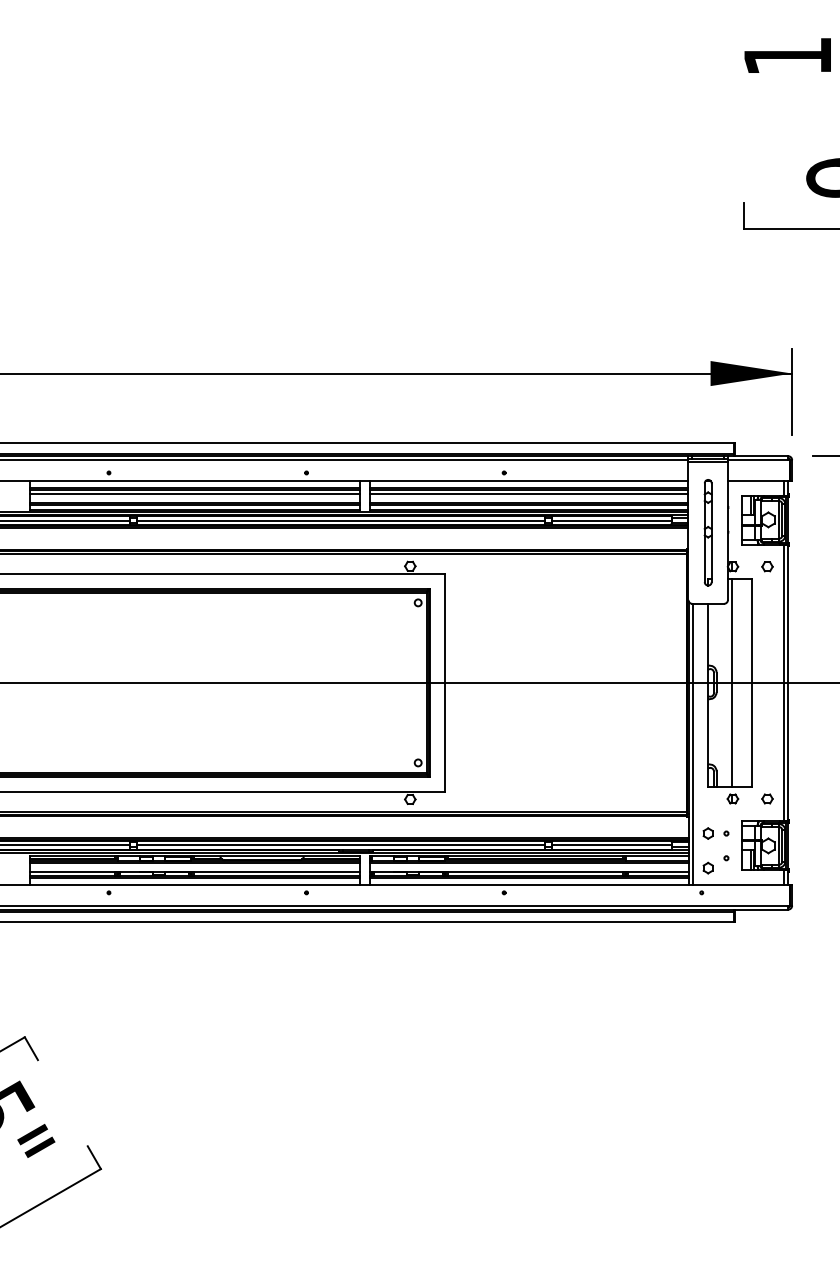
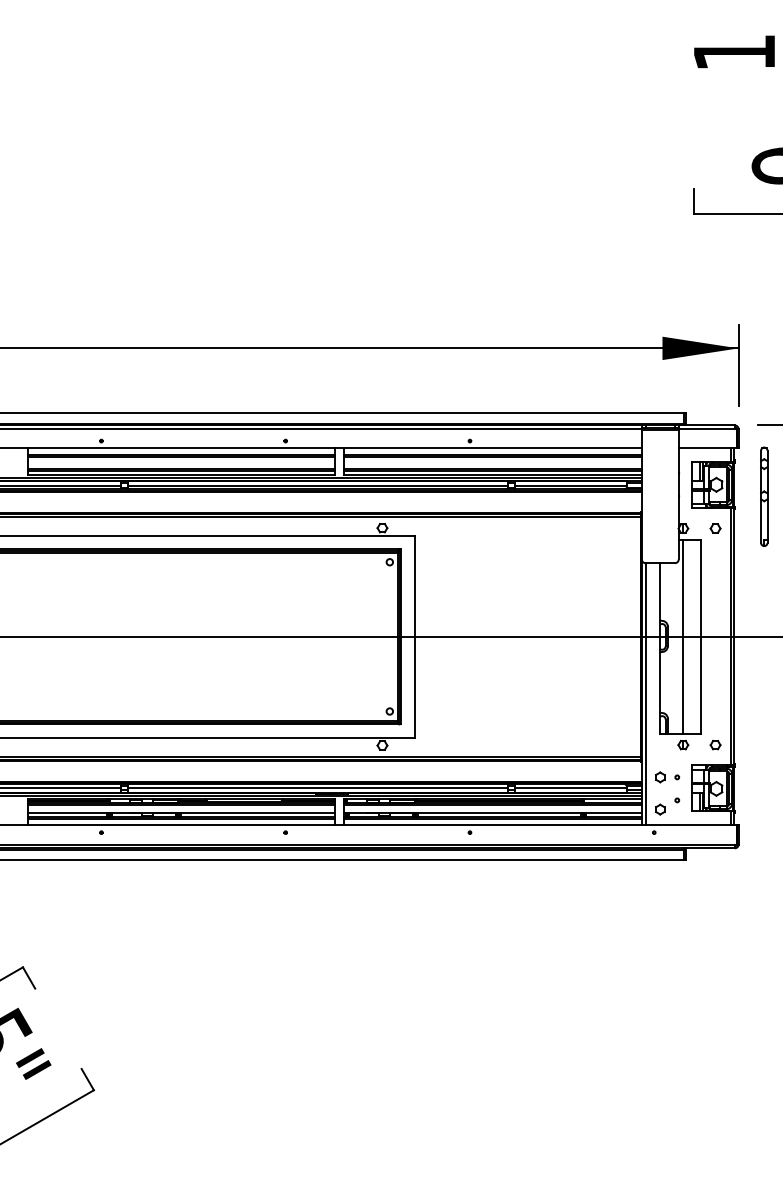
line: (194, 493) -> (181, 460), removed
line: (528, 493) -> (492, 460), removed
part: (708, 532) -> (764, 496), moved

